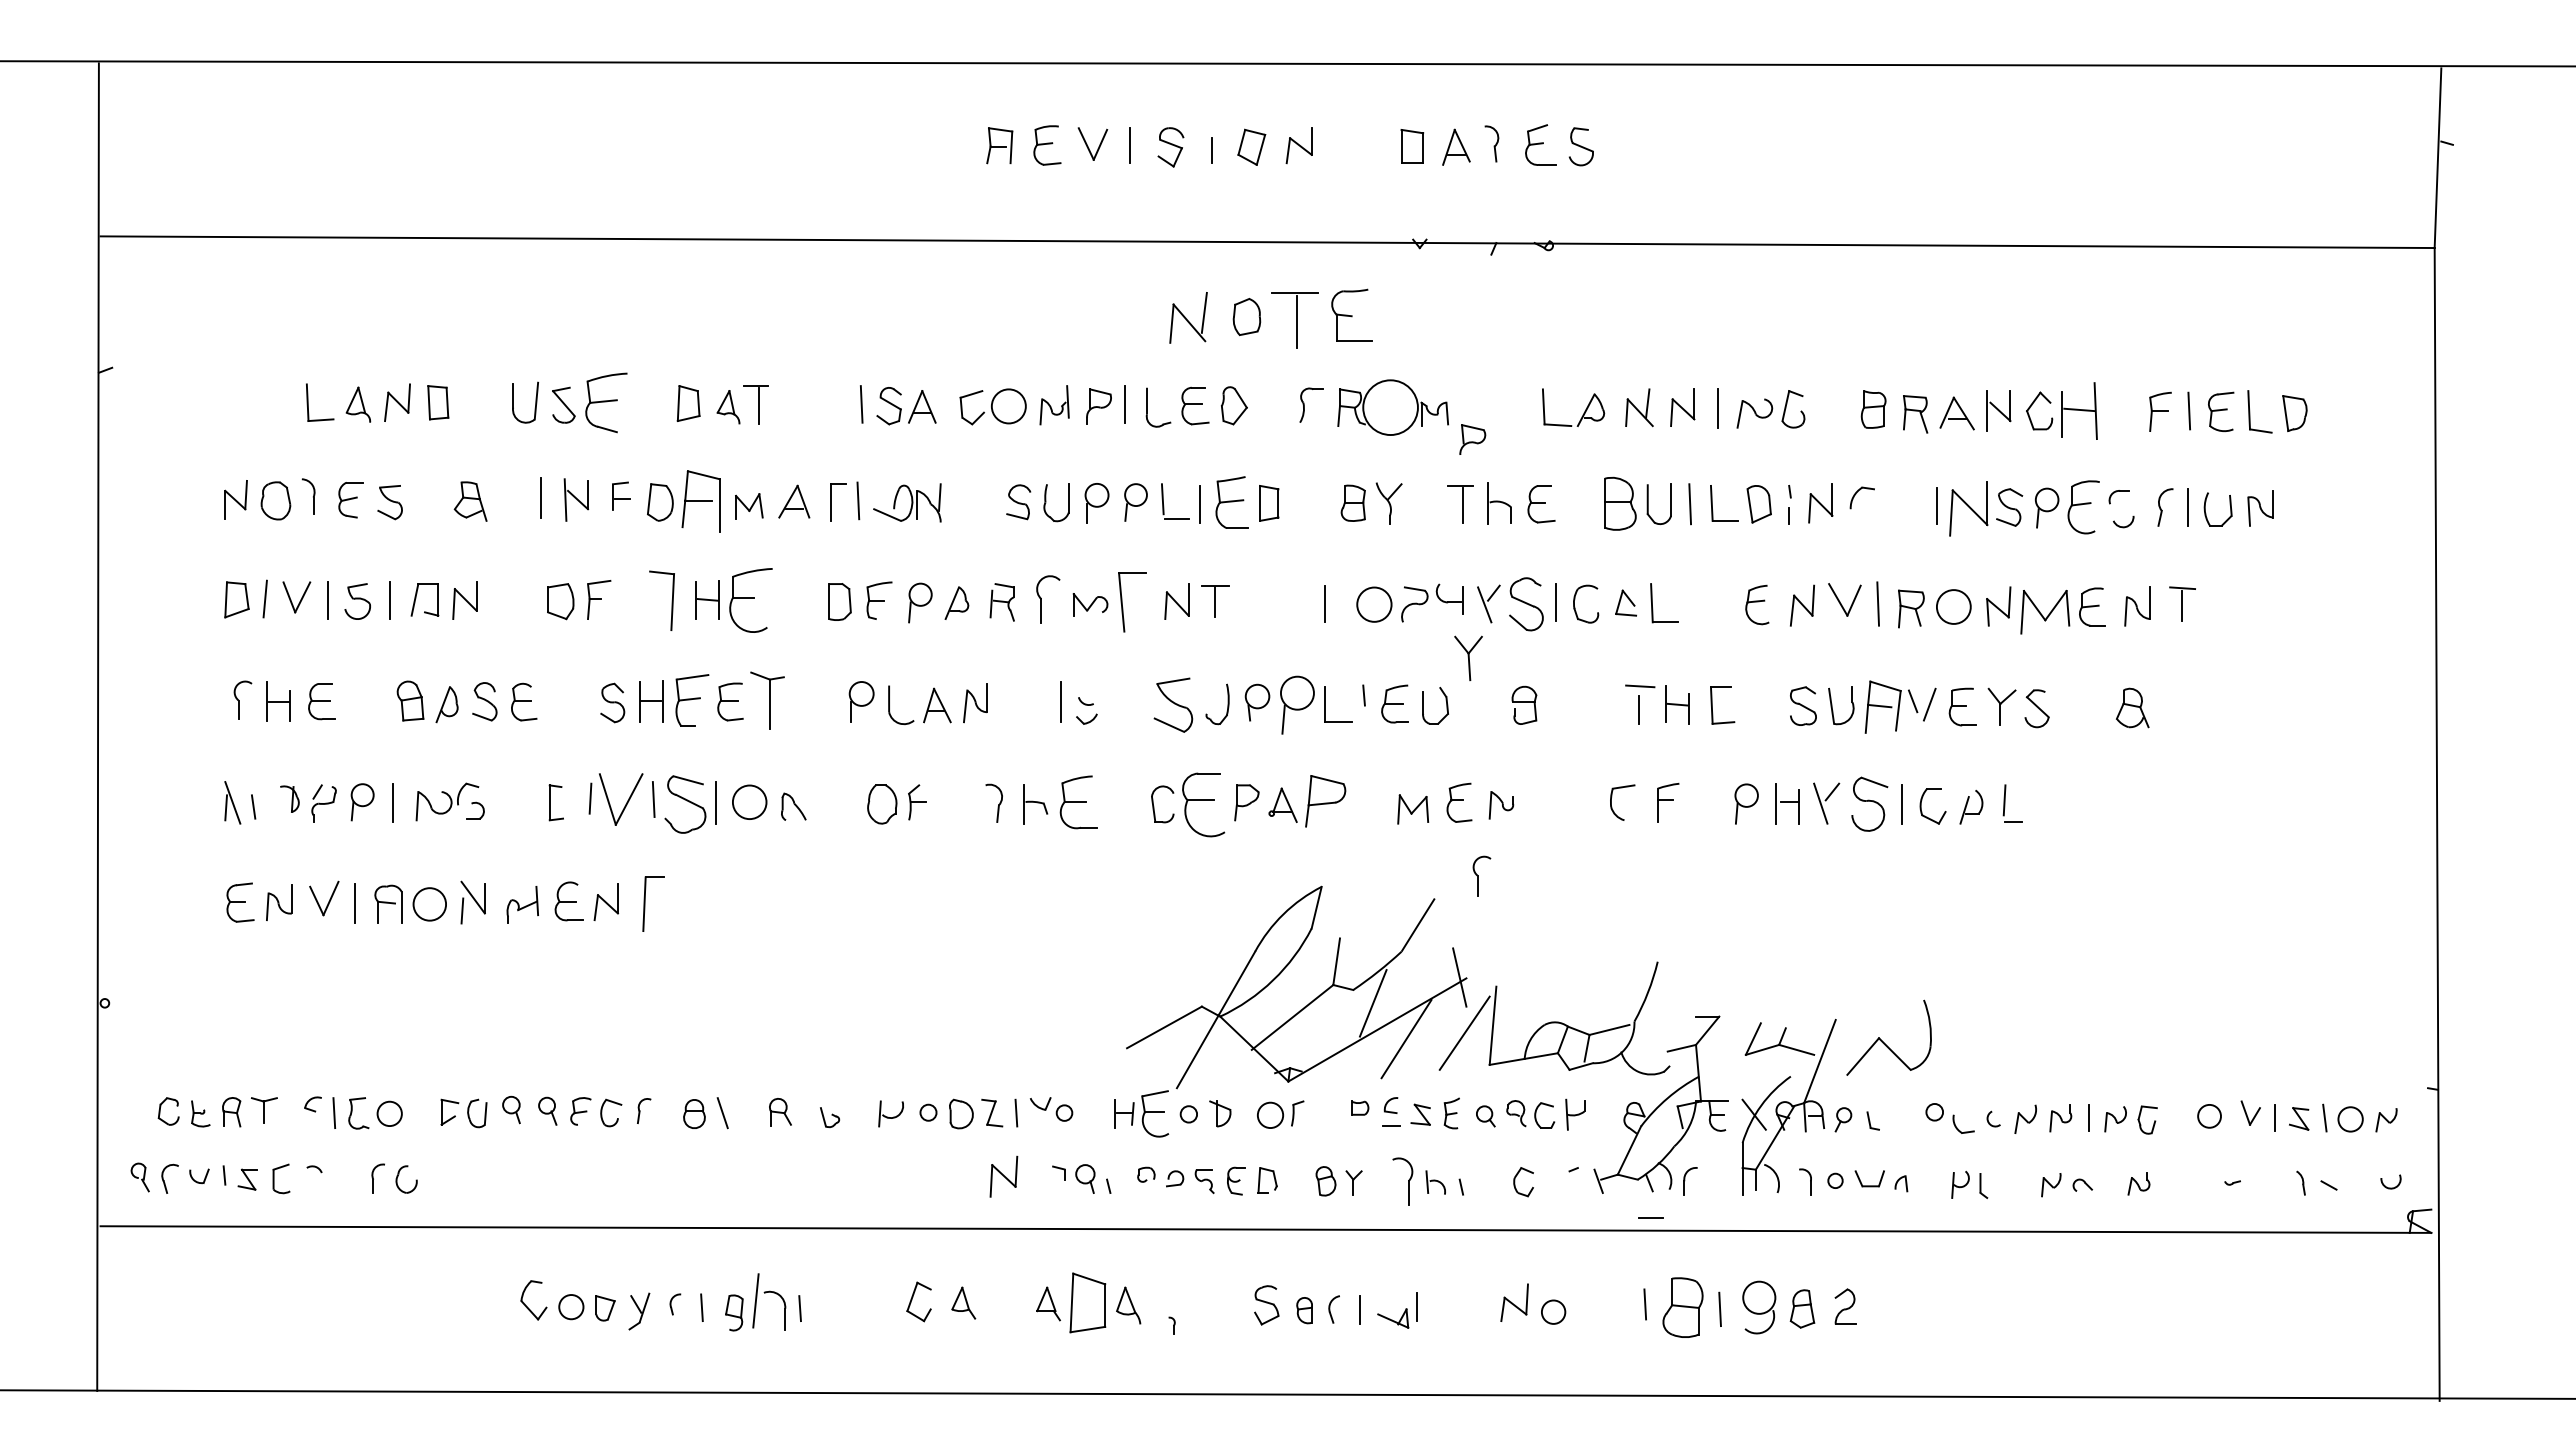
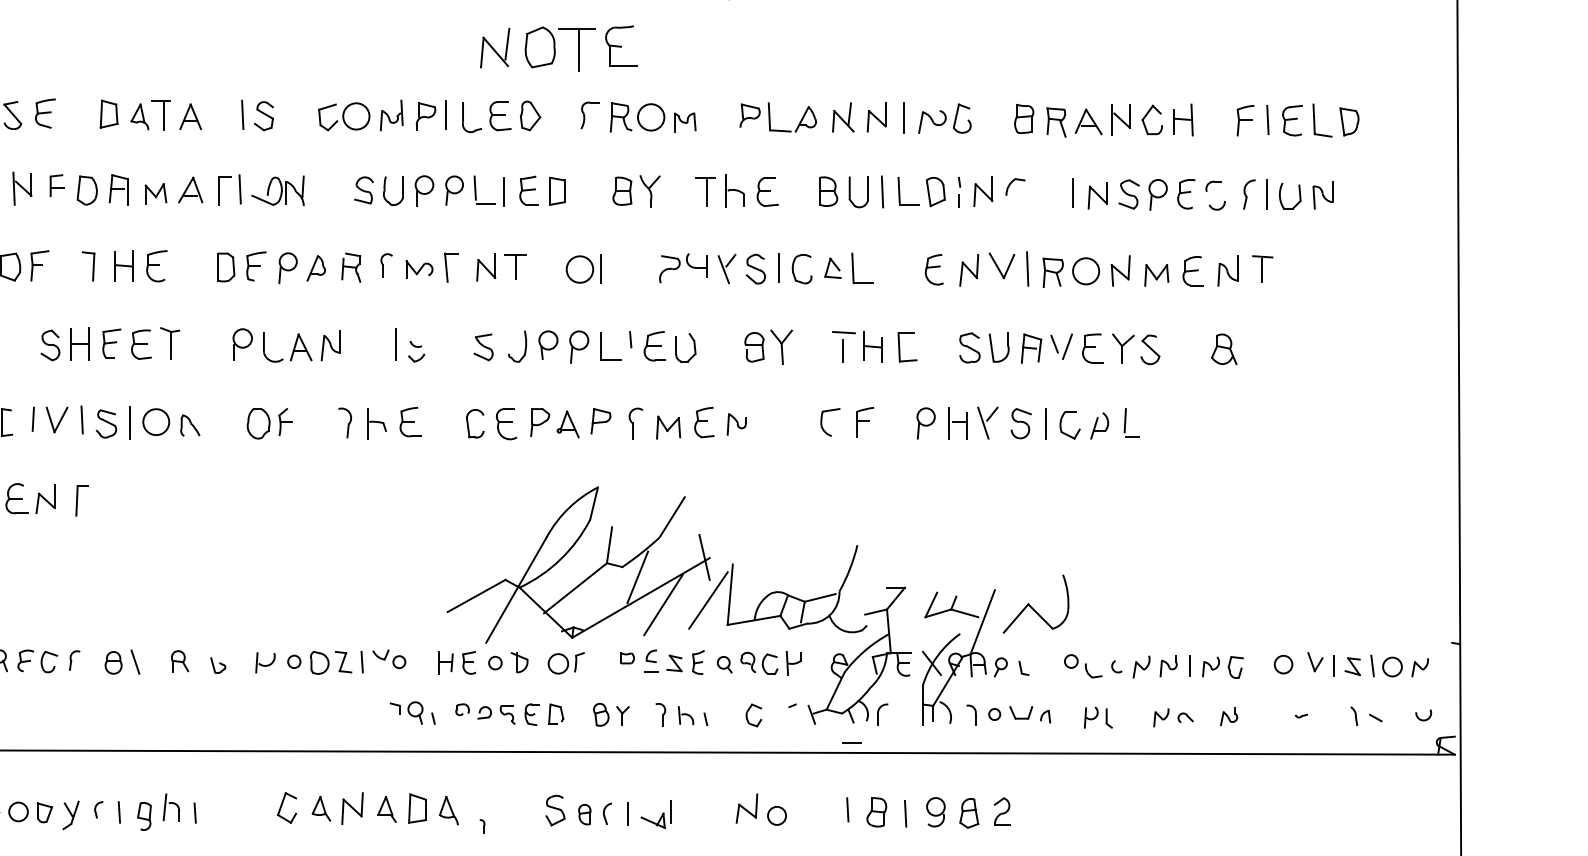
part: (1246, 316) -> (539, 47), size x1.43
part: (606, 402) -> (45, 113), size x0.62
part: (922, 406) -> (190, 116), moved
circle: (1390, 407) -> (651, 117), size x0.62
part: (2079, 410) -> (1183, 119), size x0.71
part: (1472, 439) -> (749, 115), moved
part: (700, 501) -> (118, 189), size x0.62
part: (1232, 502) -> (529, 190), size x0.71
part: (1620, 503) -> (828, 191), size x0.71
part: (2083, 506) -> (1186, 193), size x0.71
part: (1968, 509) -> (1097, 196), size x0.62
part: (1047, 598) -> (386, 264), size x0.62
part: (661, 600) -> (88, 266), size x0.62
part: (750, 600) -> (156, 266), size x0.62
part: (1131, 602) -> (451, 267), size x0.62
part: (1525, 603) -> (755, 268), size x0.71
circle: (1374, 604) -> (580, 269), moved
part: (2045, 612) -> (1156, 275), size x0.62
part: (1468, 657) -> (781, 346), moved
part: (692, 700) -> (112, 343), size x0.71
part: (767, 700) -> (170, 343), size x0.71
part: (1297, 704) -> (579, 346), size x0.71
part: (1173, 705) -> (483, 347), size x0.62
part: (1882, 706) -> (1031, 348), size x0.71
part: (621, 799) -> (57, 419), size x0.62
part: (1325, 800) -> (600, 420), size x0.62
part: (1078, 801) -> (410, 421), size x0.71
part: (684, 804) -> (105, 423), size x0.62
part: (1203, 804) -> (506, 423), size x0.62
part: (1869, 804) -> (1020, 423), size x0.71
part: (1481, 875) -> (635, 423), moved
part: (653, 904) -> (81, 501), size x0.71
part: (1154, 1114) -> (468, 663), size x0.62
part: (1003, 1176) -> (352, 808), moved
part: (1402, 1181) -> (660, 714), size x0.62
part: (769, 1301) -> (171, 807), size x0.62
part: (1087, 1302) -> (417, 808), size x0.62
part: (1682, 1307) -> (876, 812), size x0.62
part: (1759, 1307) -> (936, 812), size x0.71

